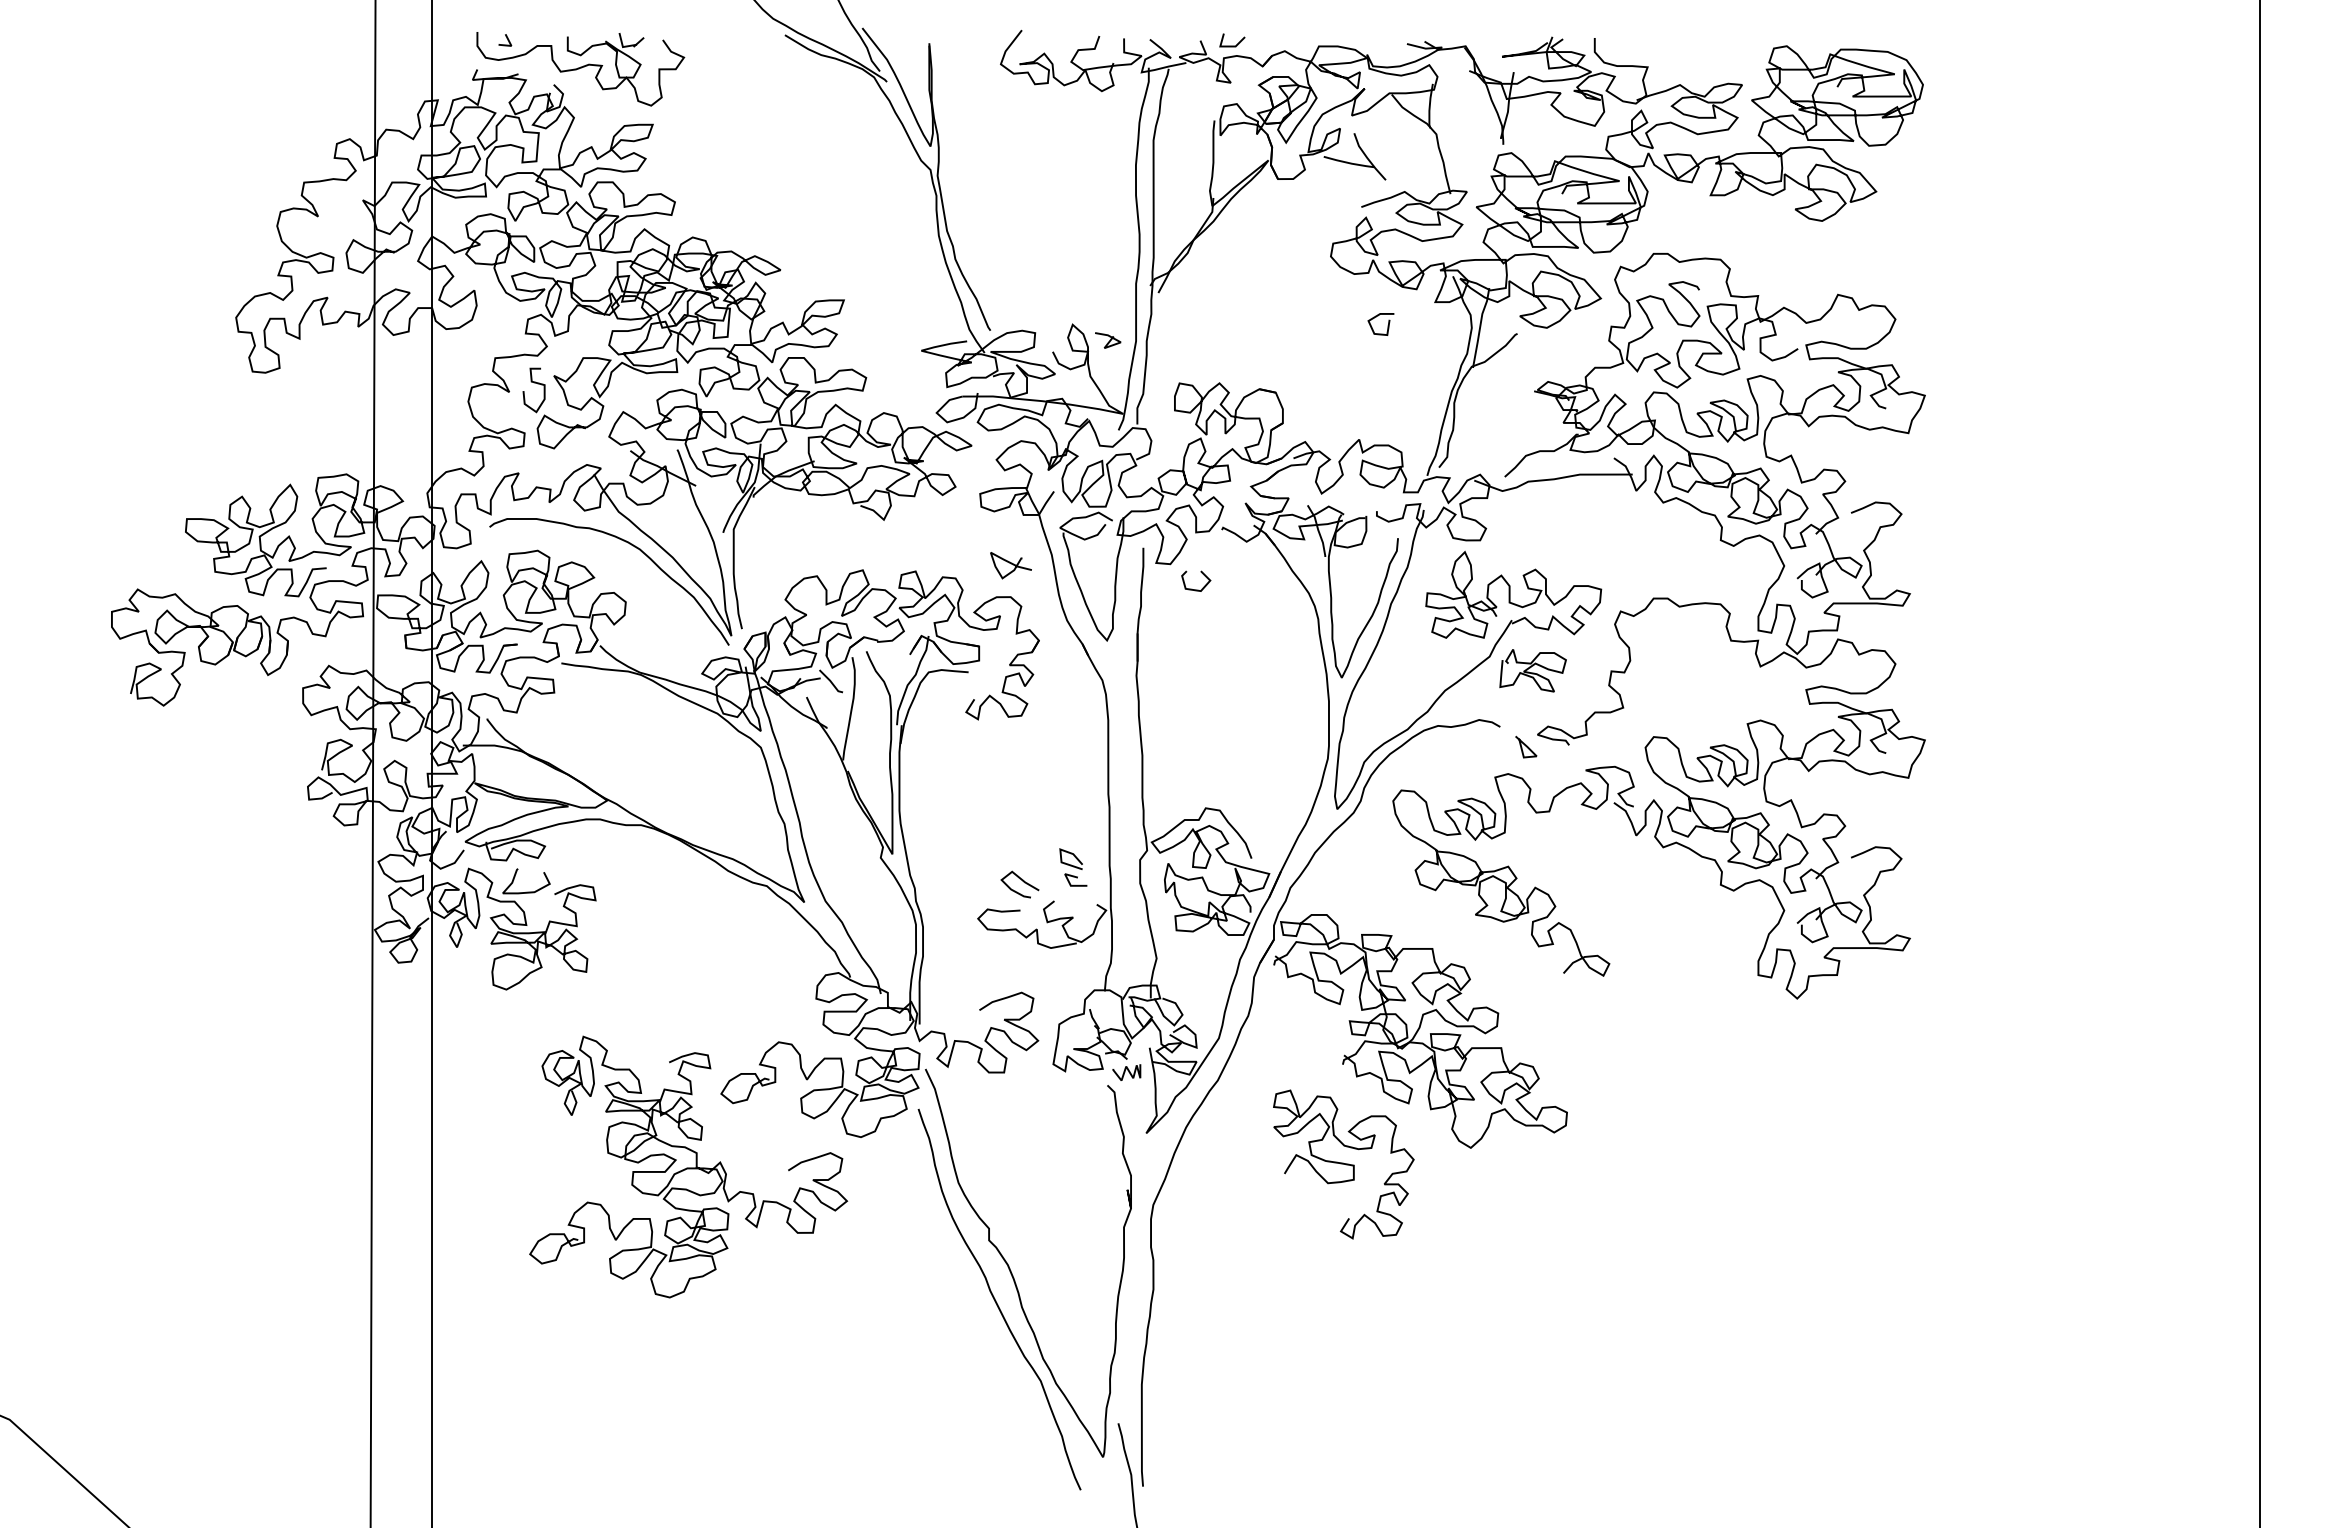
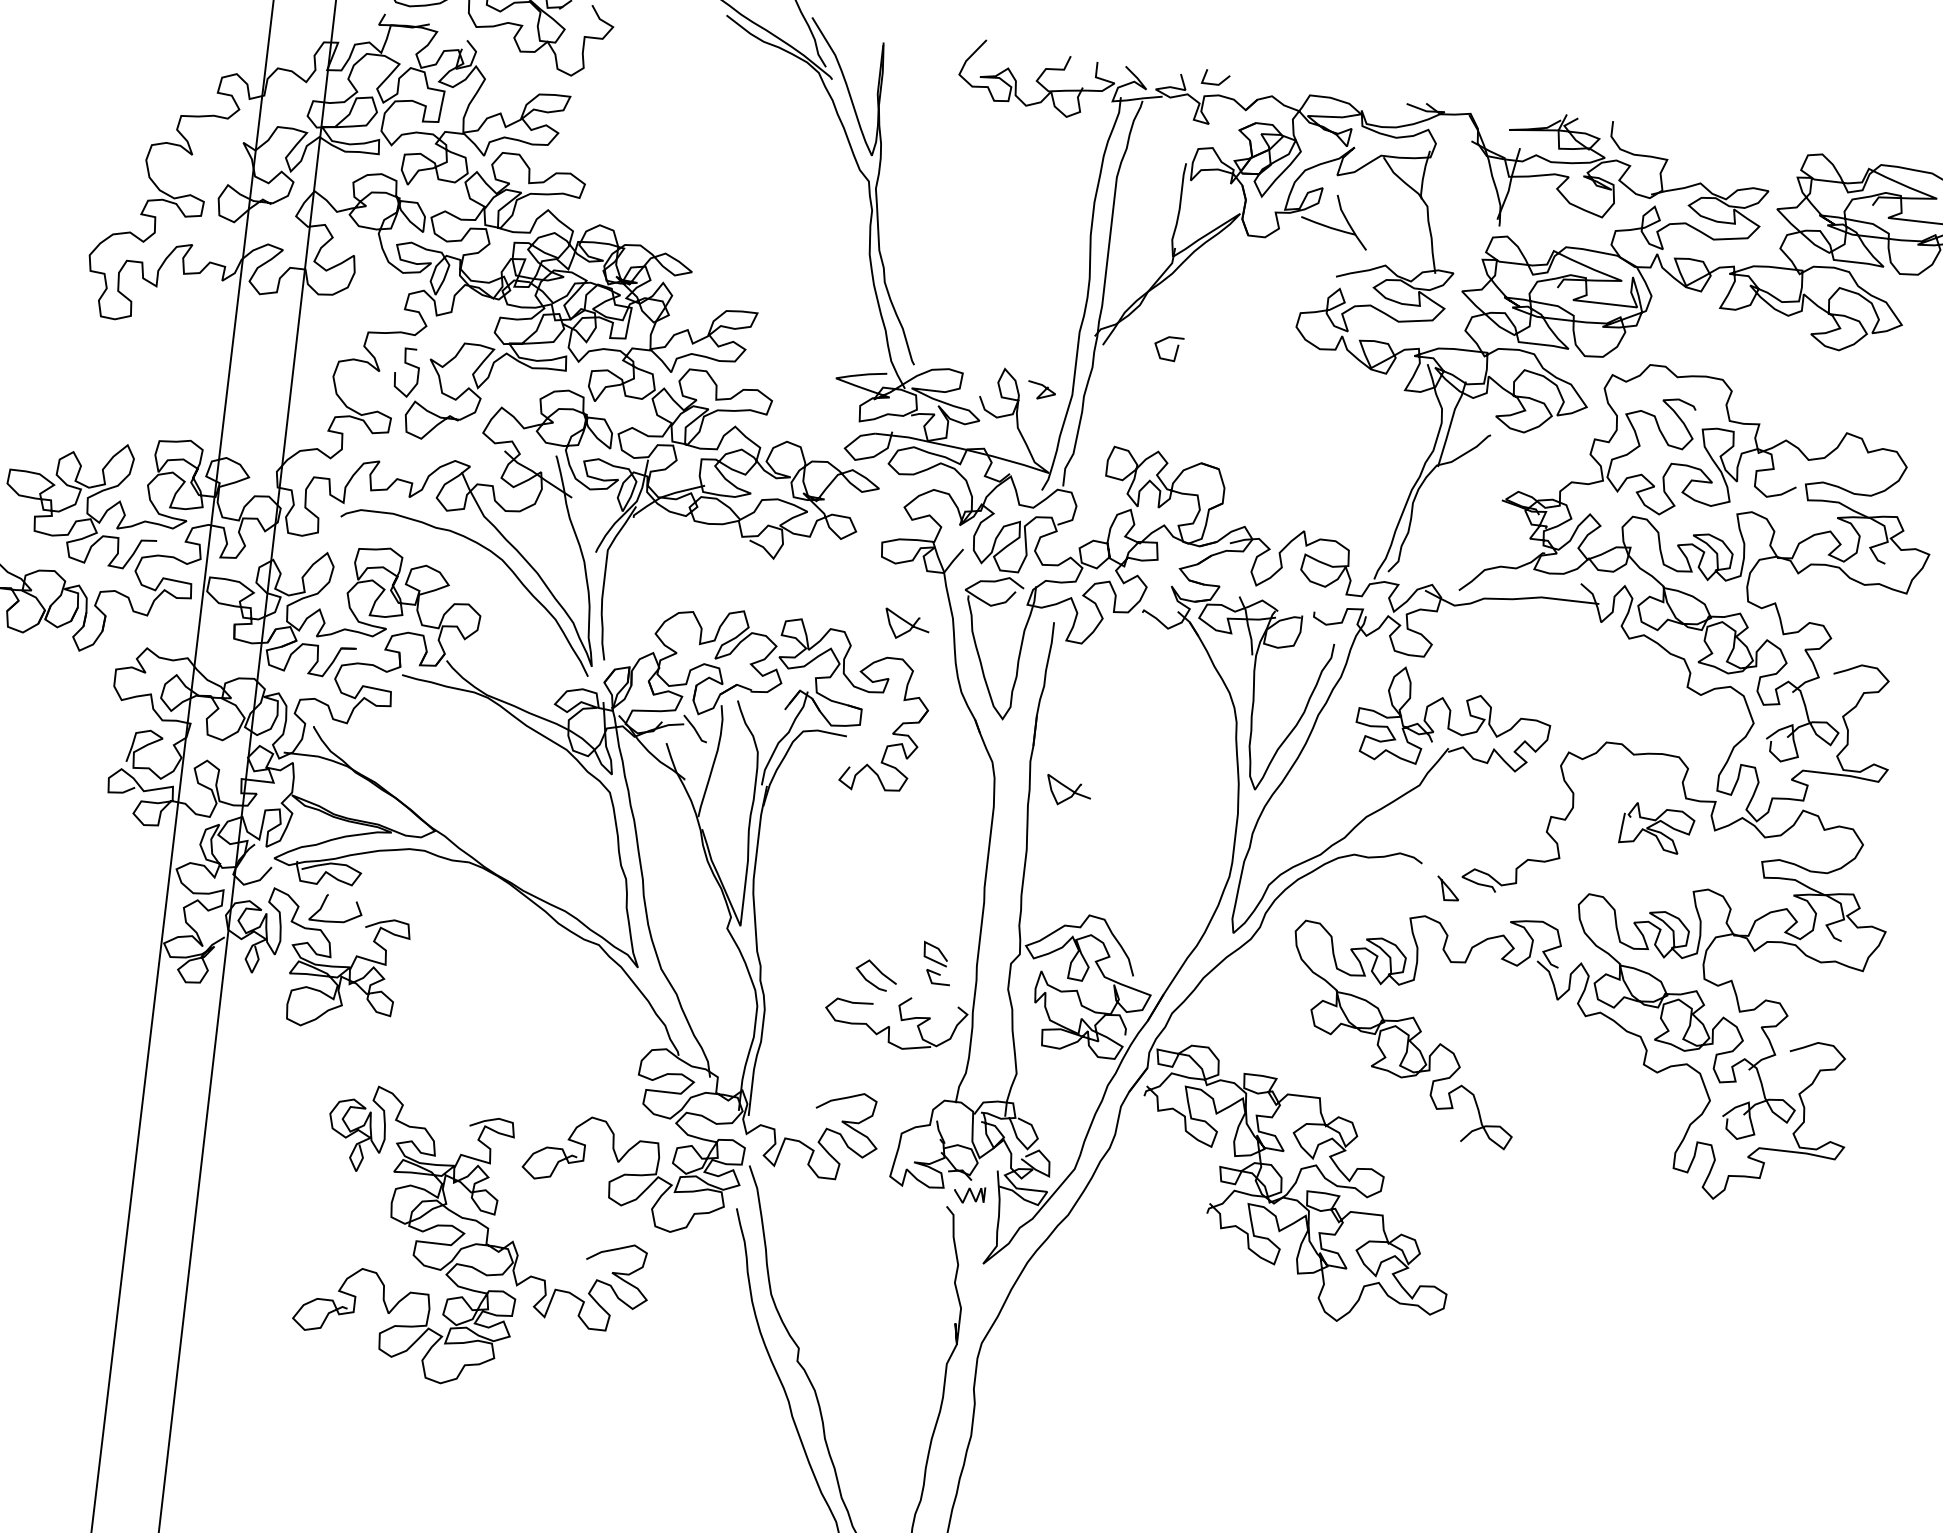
curve: (1387, 325) -> (1175, 350), moved
curve: (1202, 574) -> (1115, 658), removed
curve: (1532, 672) -> (1656, 830), moved
curve: (1174, 697) -> (1069, 790), added
curve: (1343, 1164) -> (1195, 1323), removed

